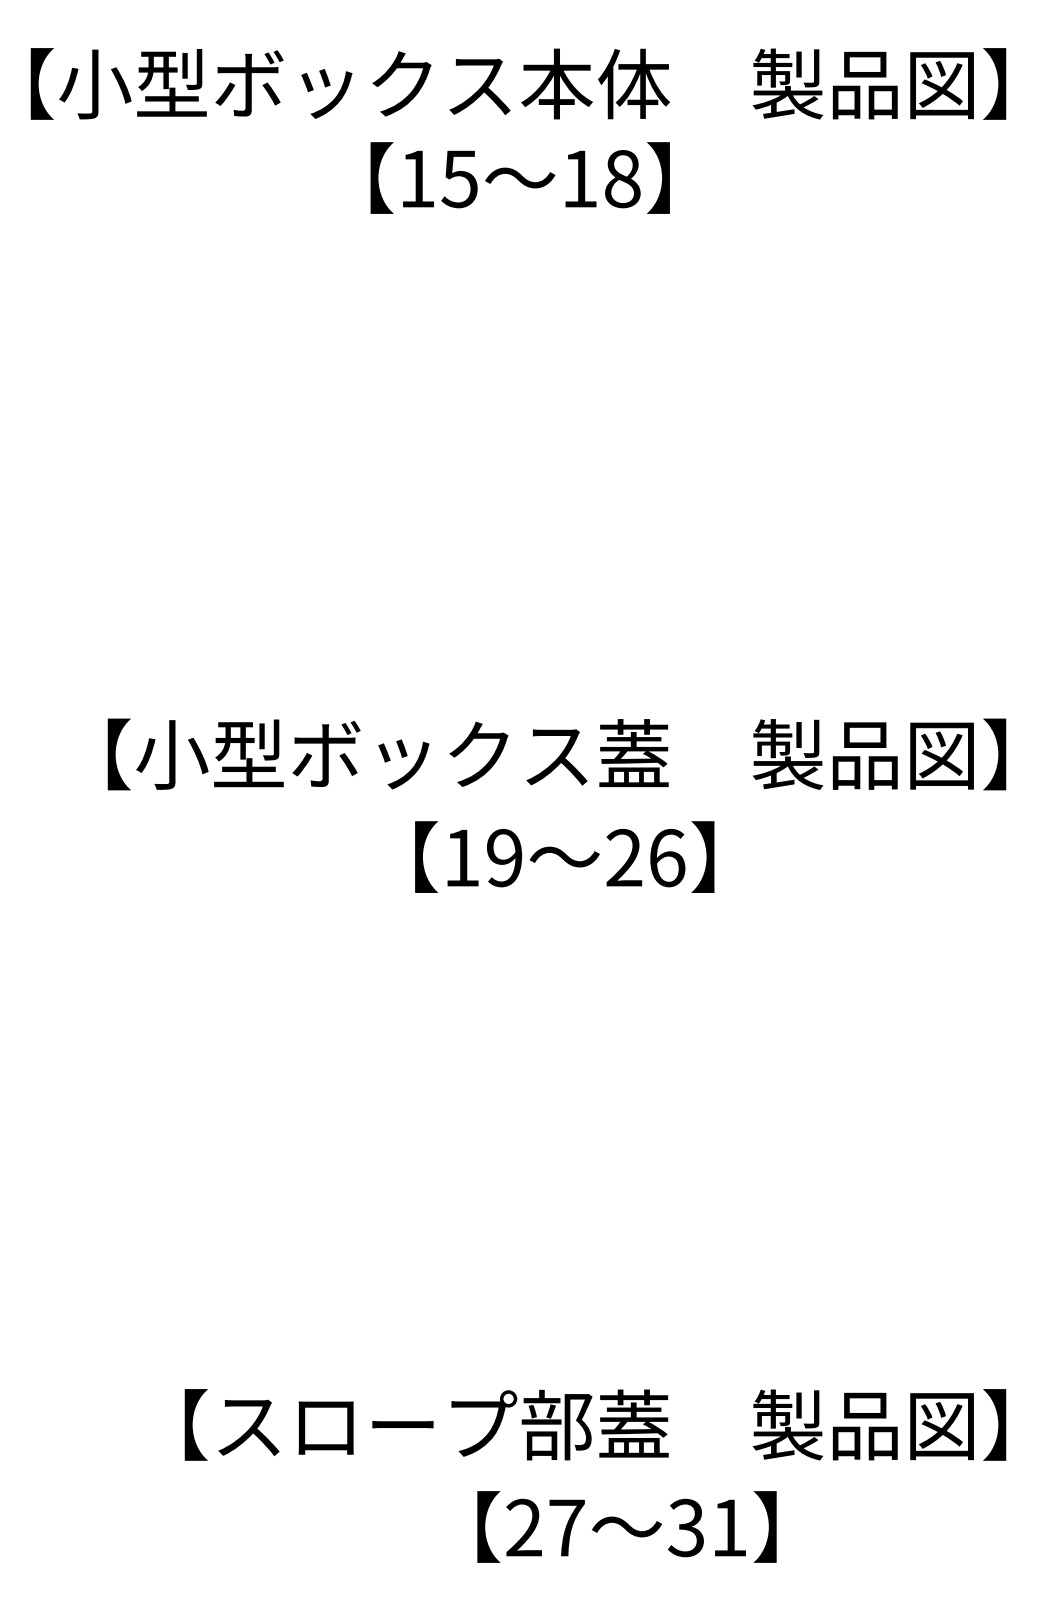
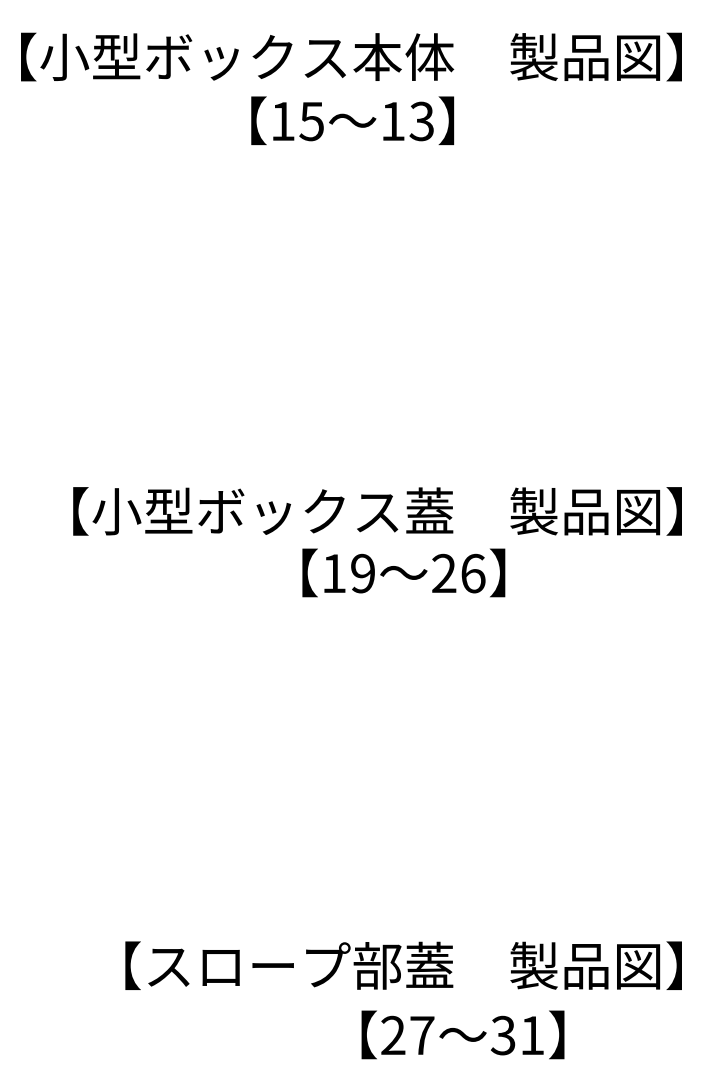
text: (621, 179) -> (421, 121), 18 -> 13
text: (564, 856) -> (403, 572), moved
text: (626, 1526) -> (462, 1034), moved

